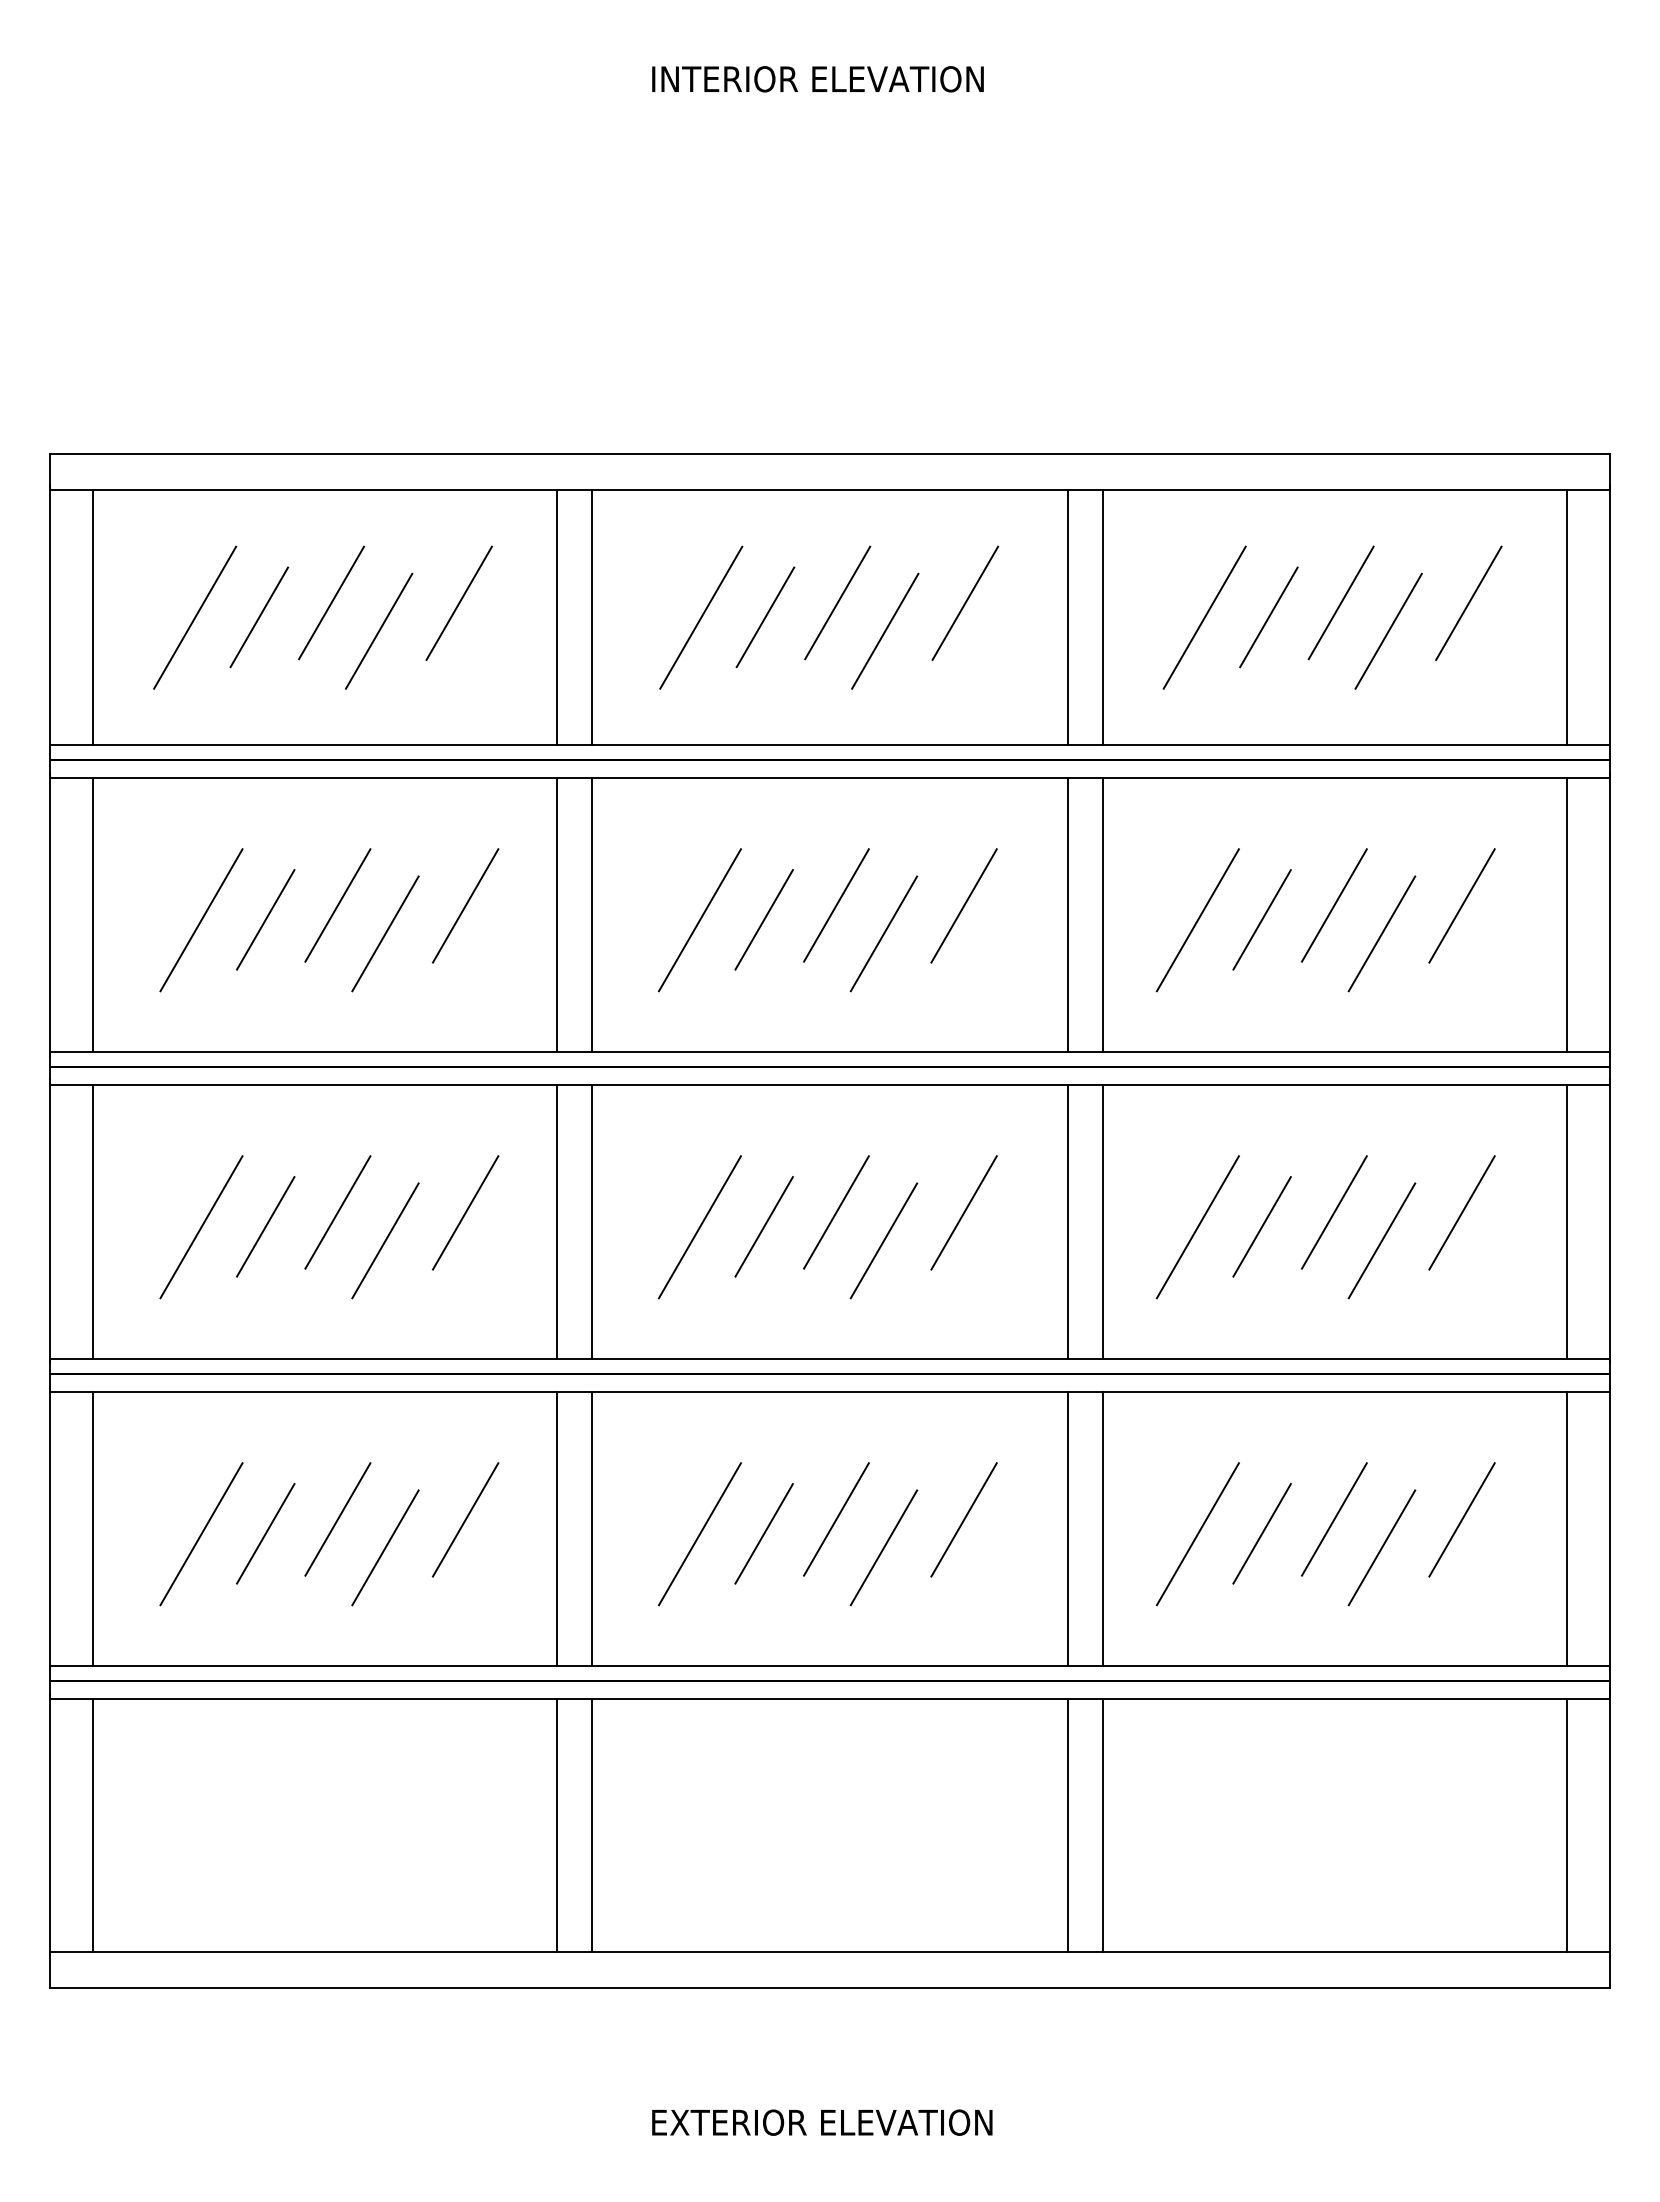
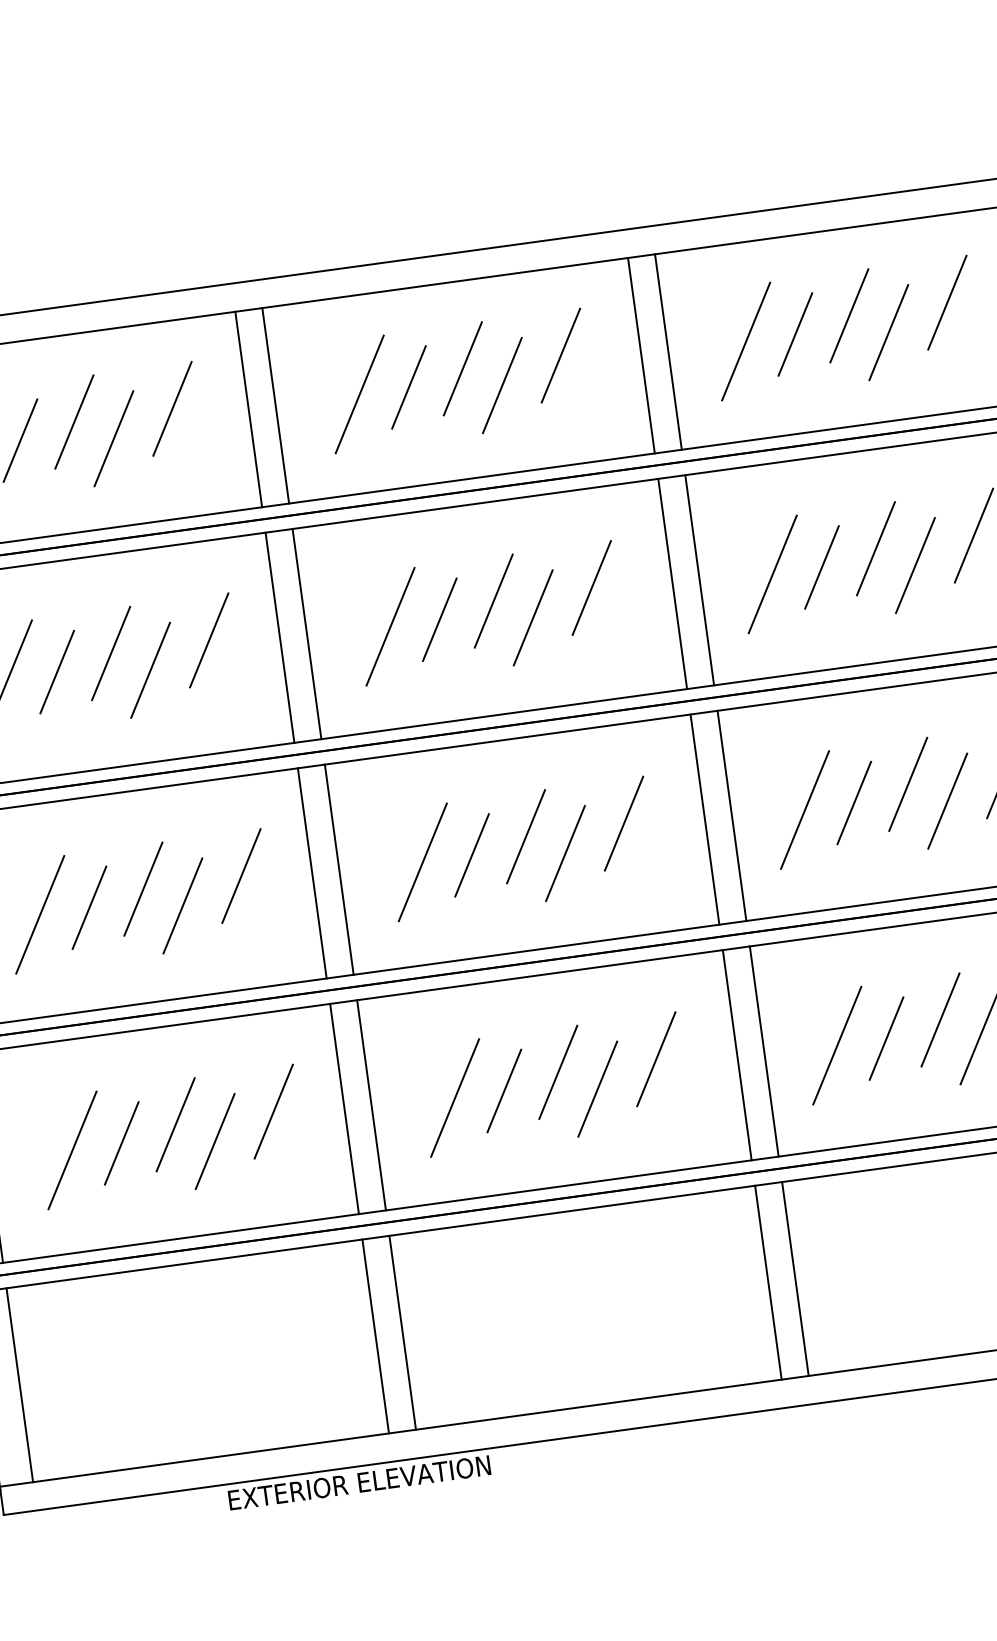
text: (822, 2122) -> (359, 1482), moved

